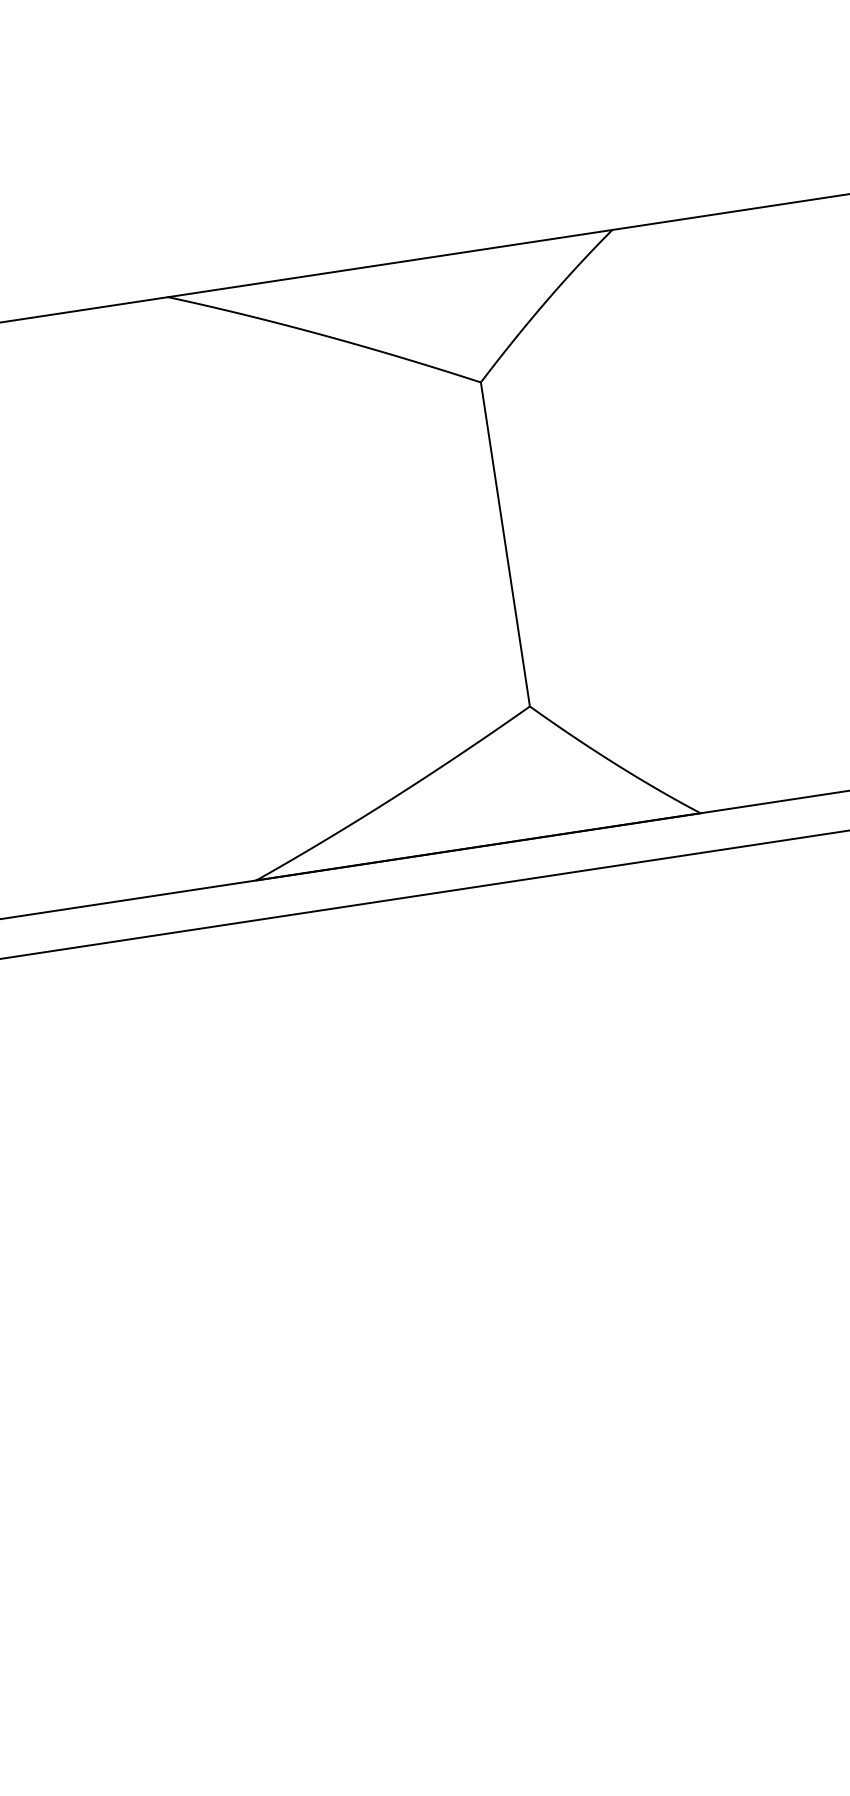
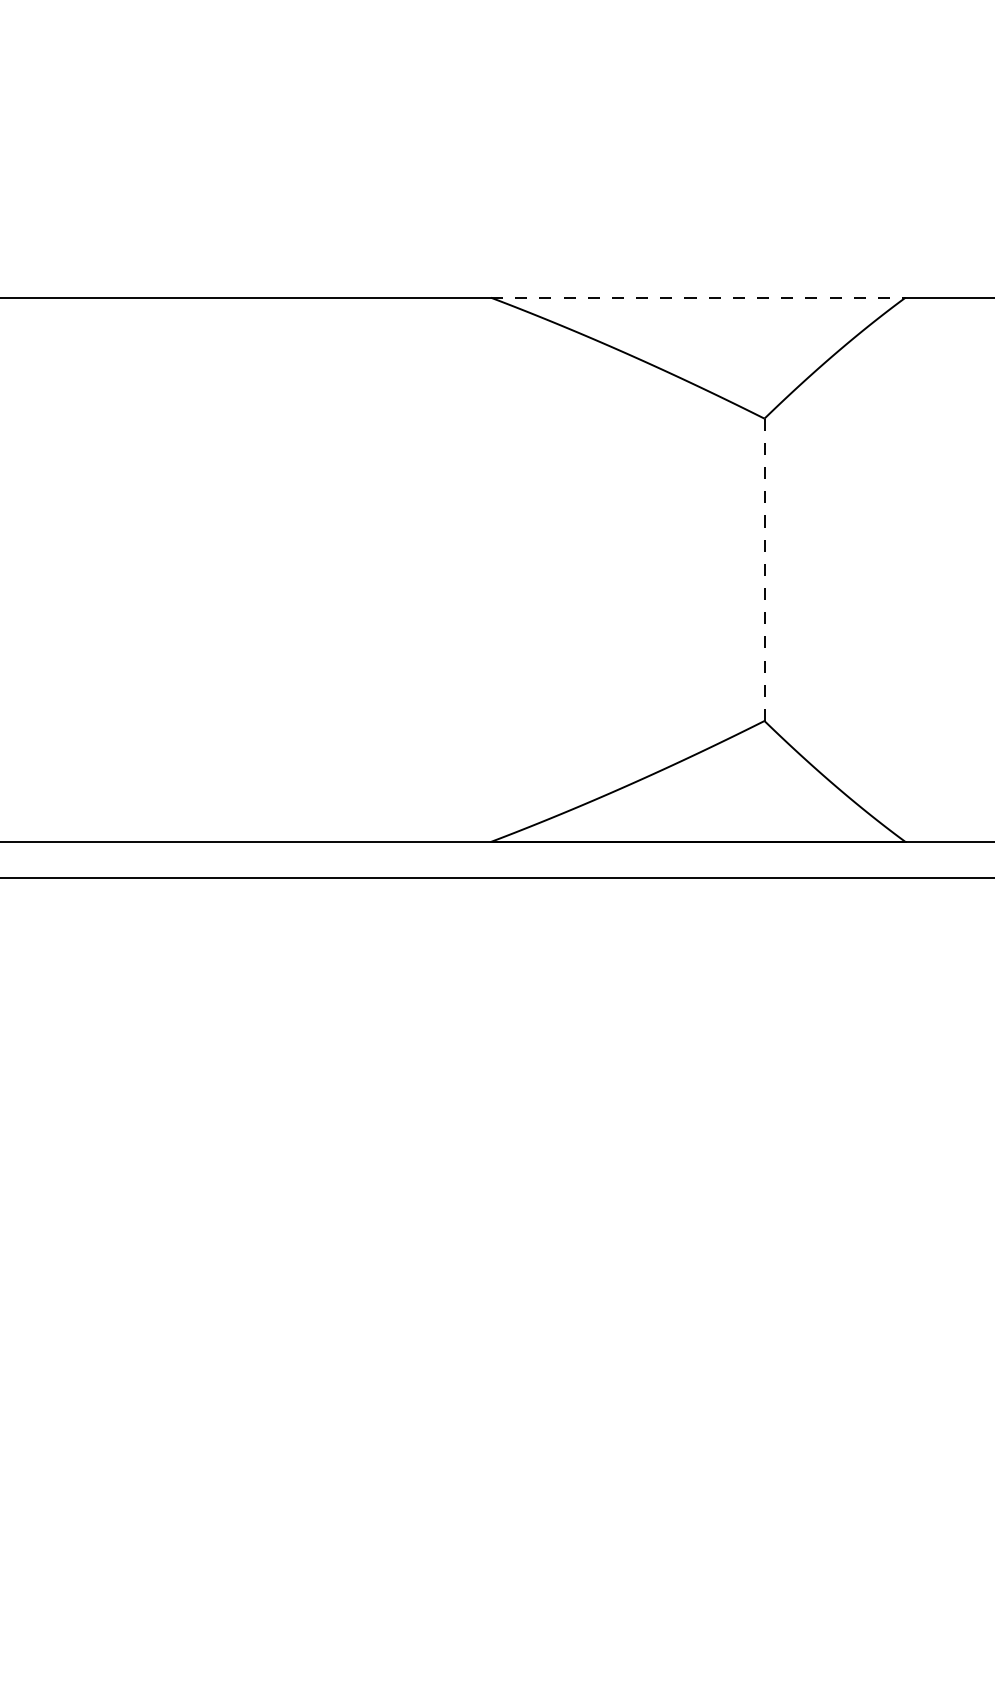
line: (390, 263) -> (698, 297), solid -> dashed
line: (505, 544) -> (764, 569), solid -> dashed

